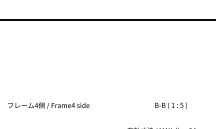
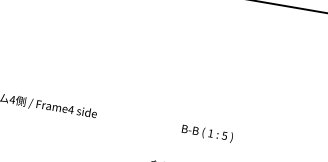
text: (170, 105) -> (206, 132), moved

